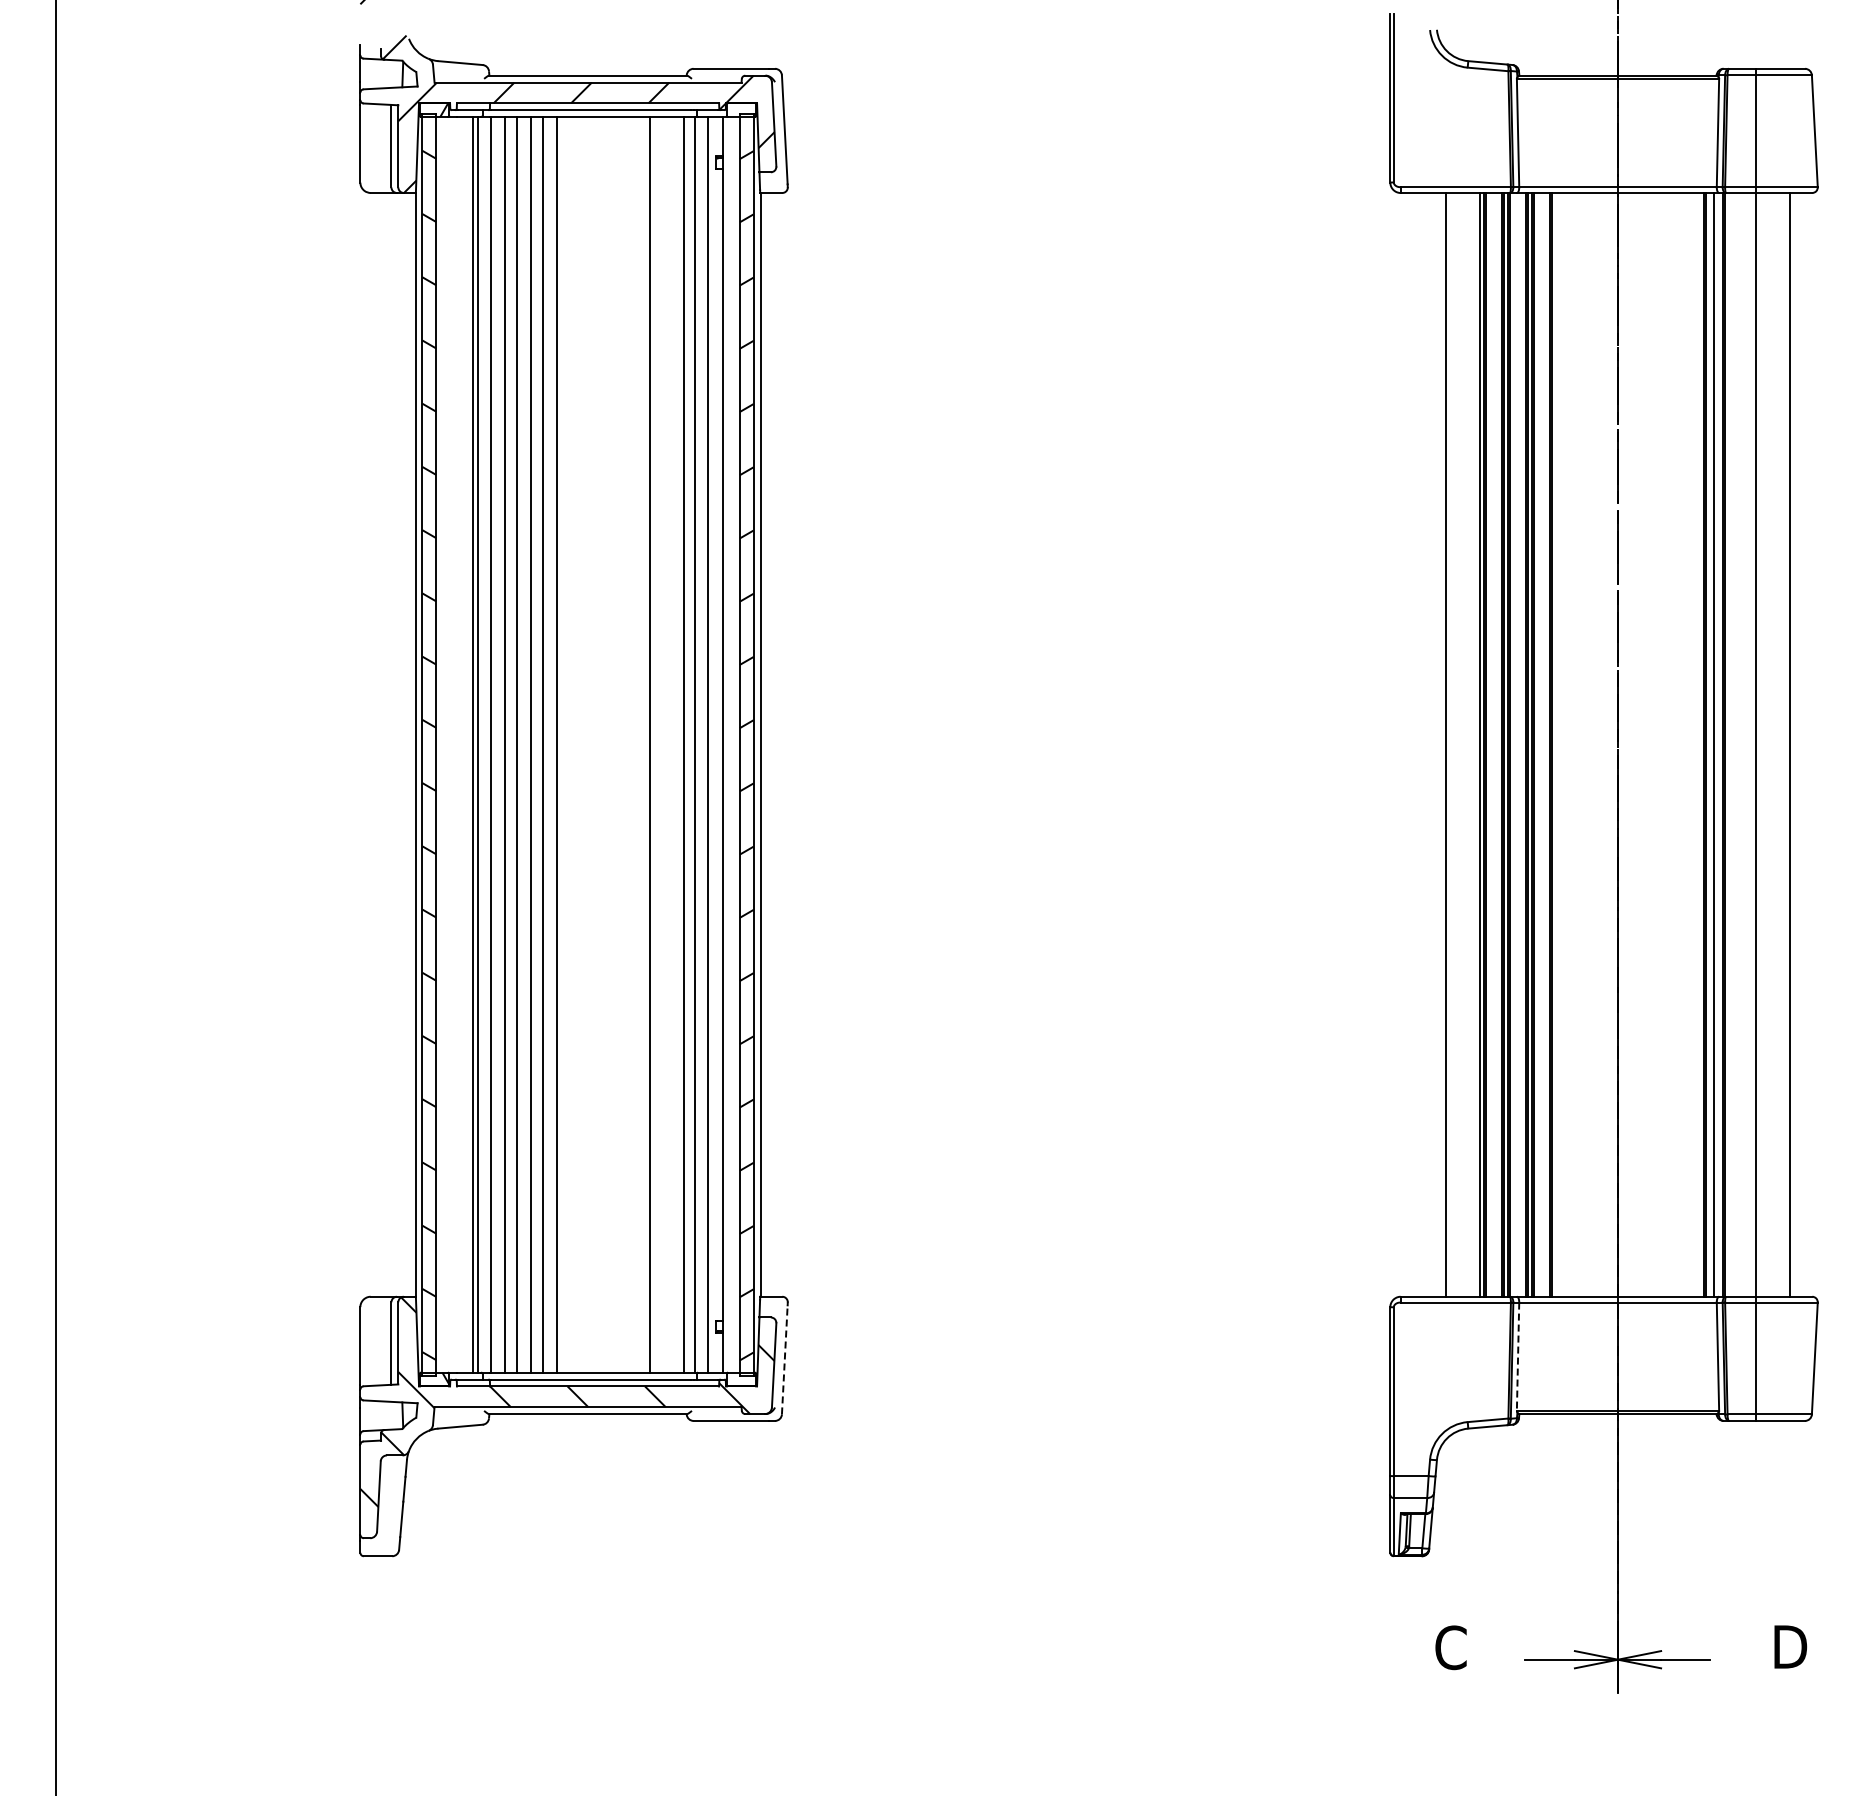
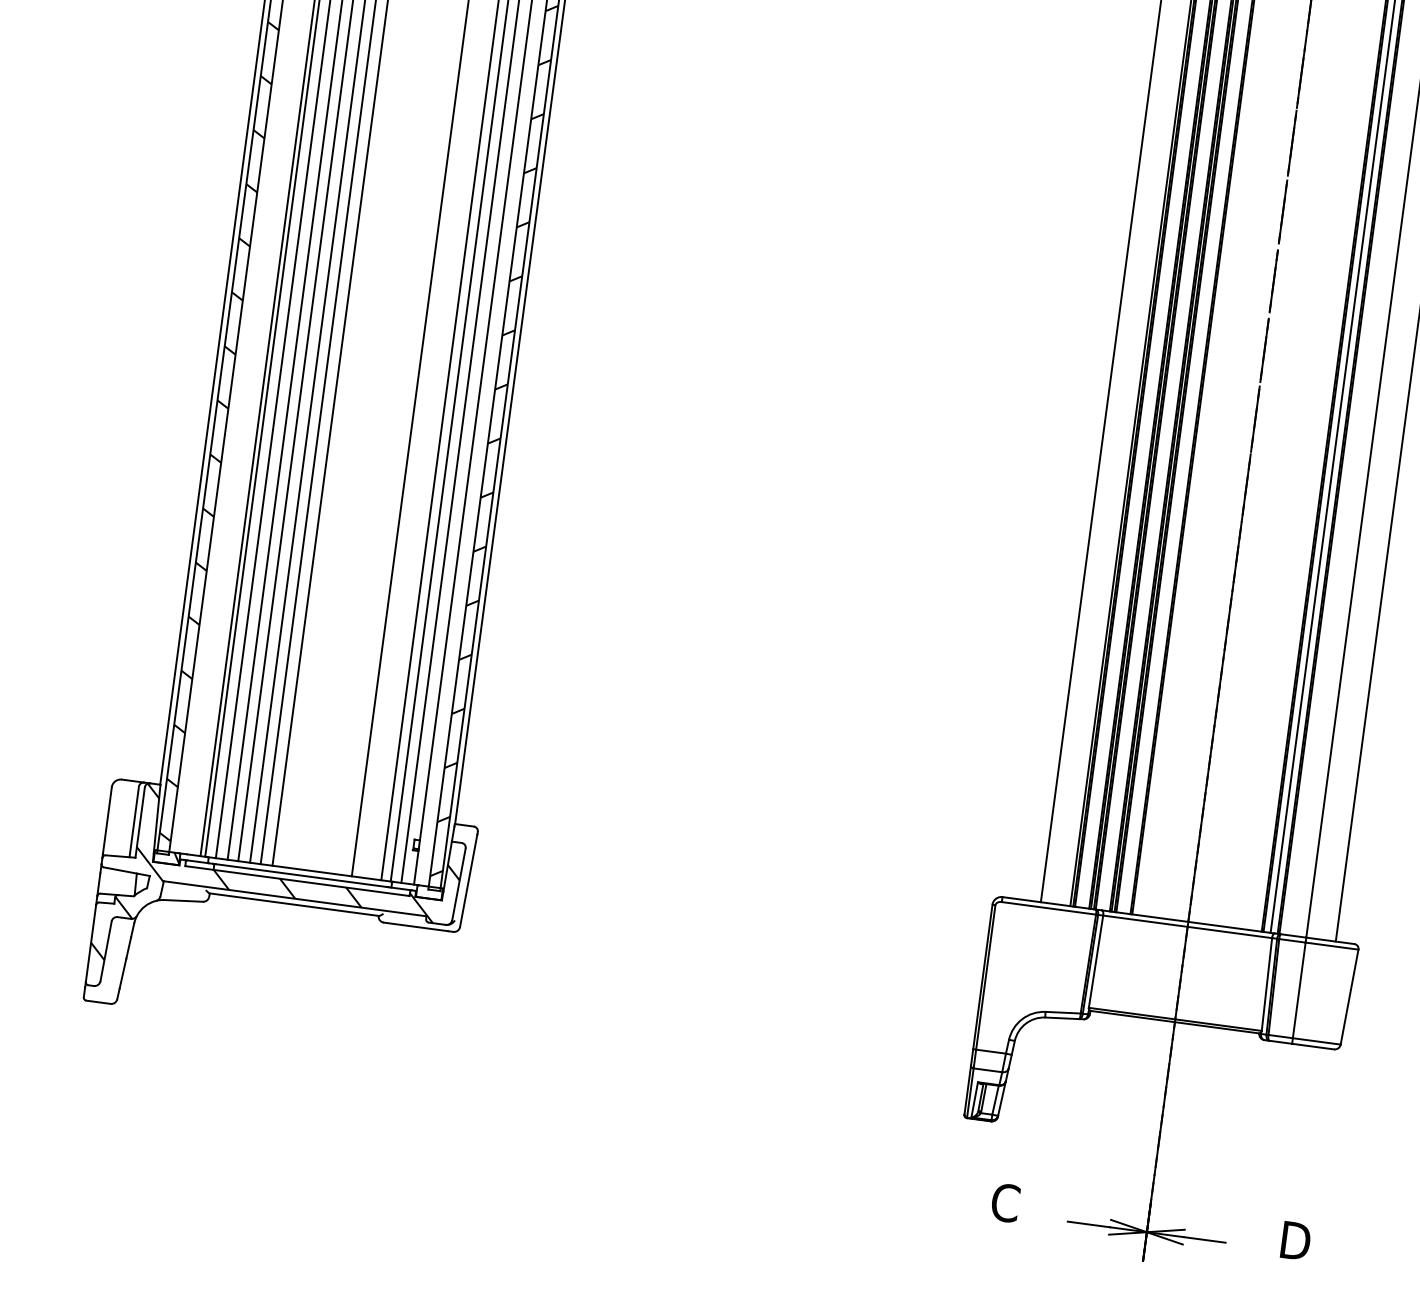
line: (1518, 1357) -> (1096, 962), dashed -> solid
line: (784, 1359) -> (468, 880), dashed -> solid

